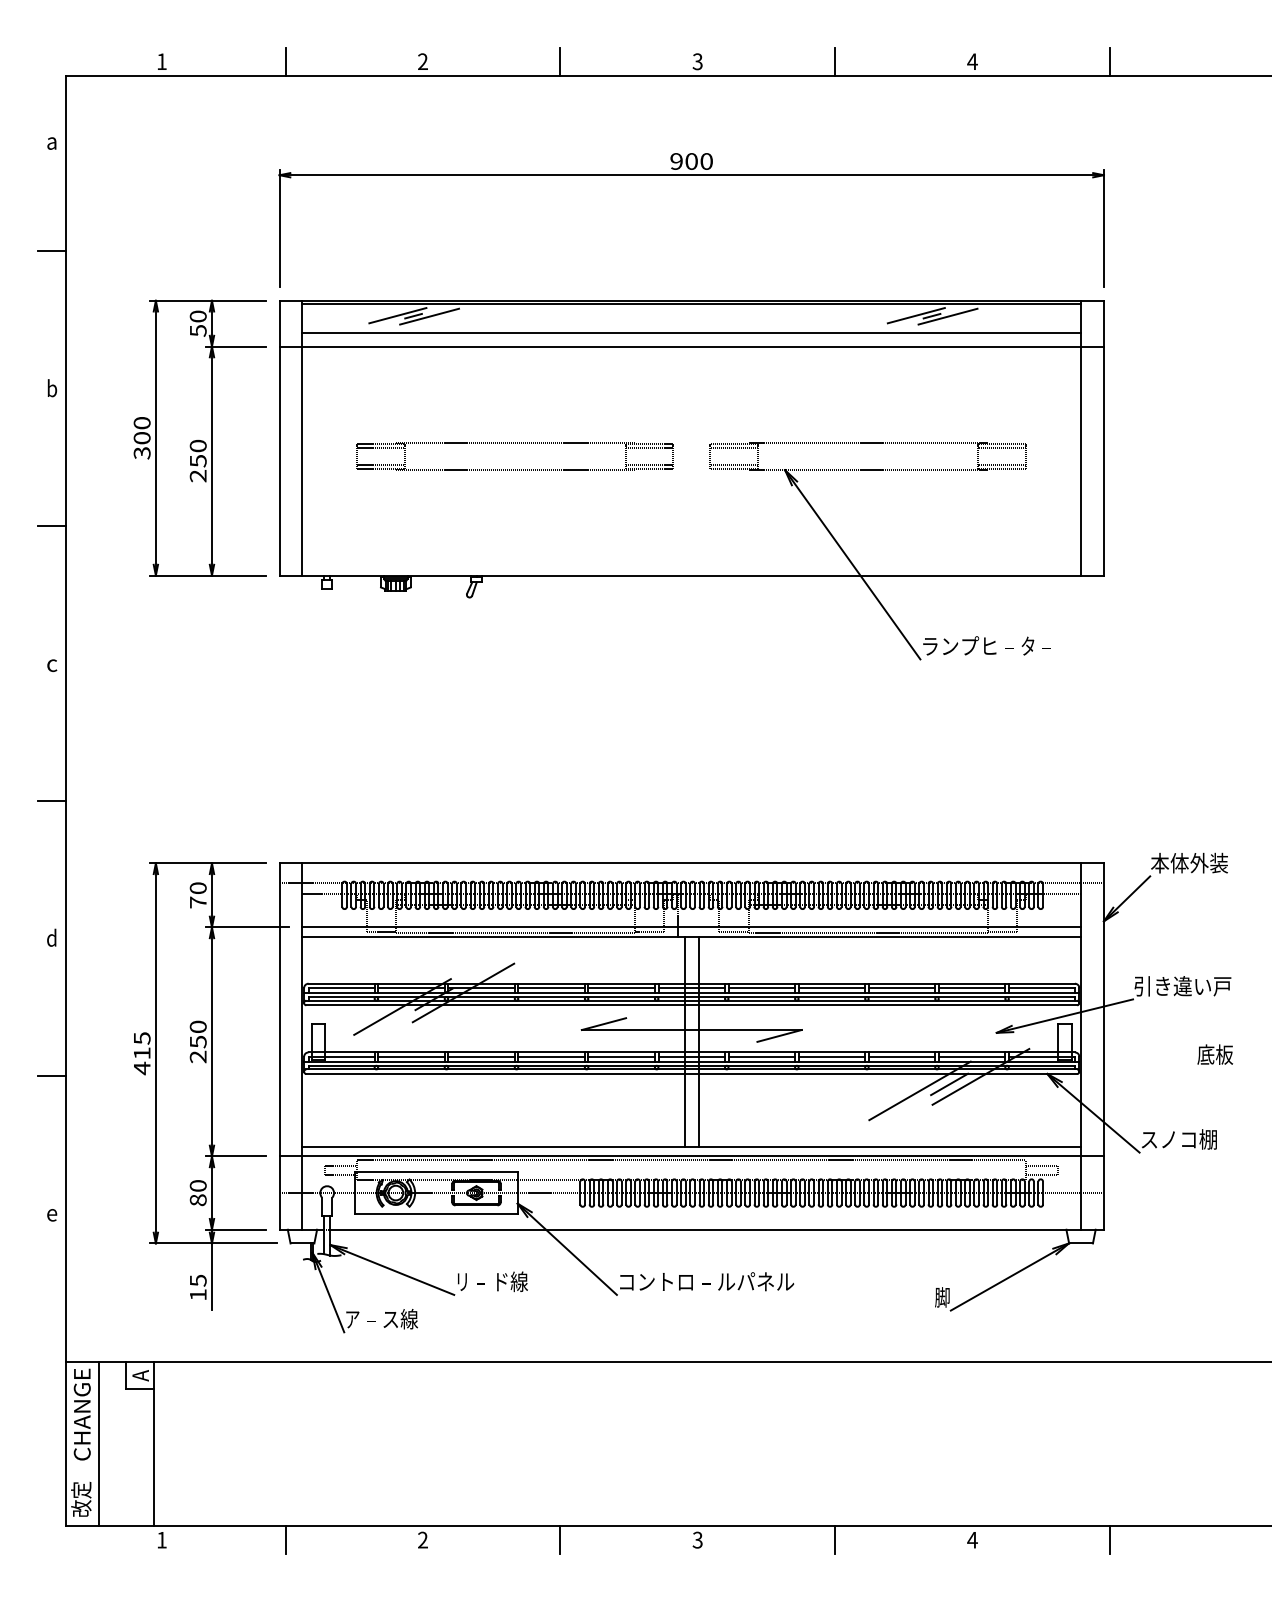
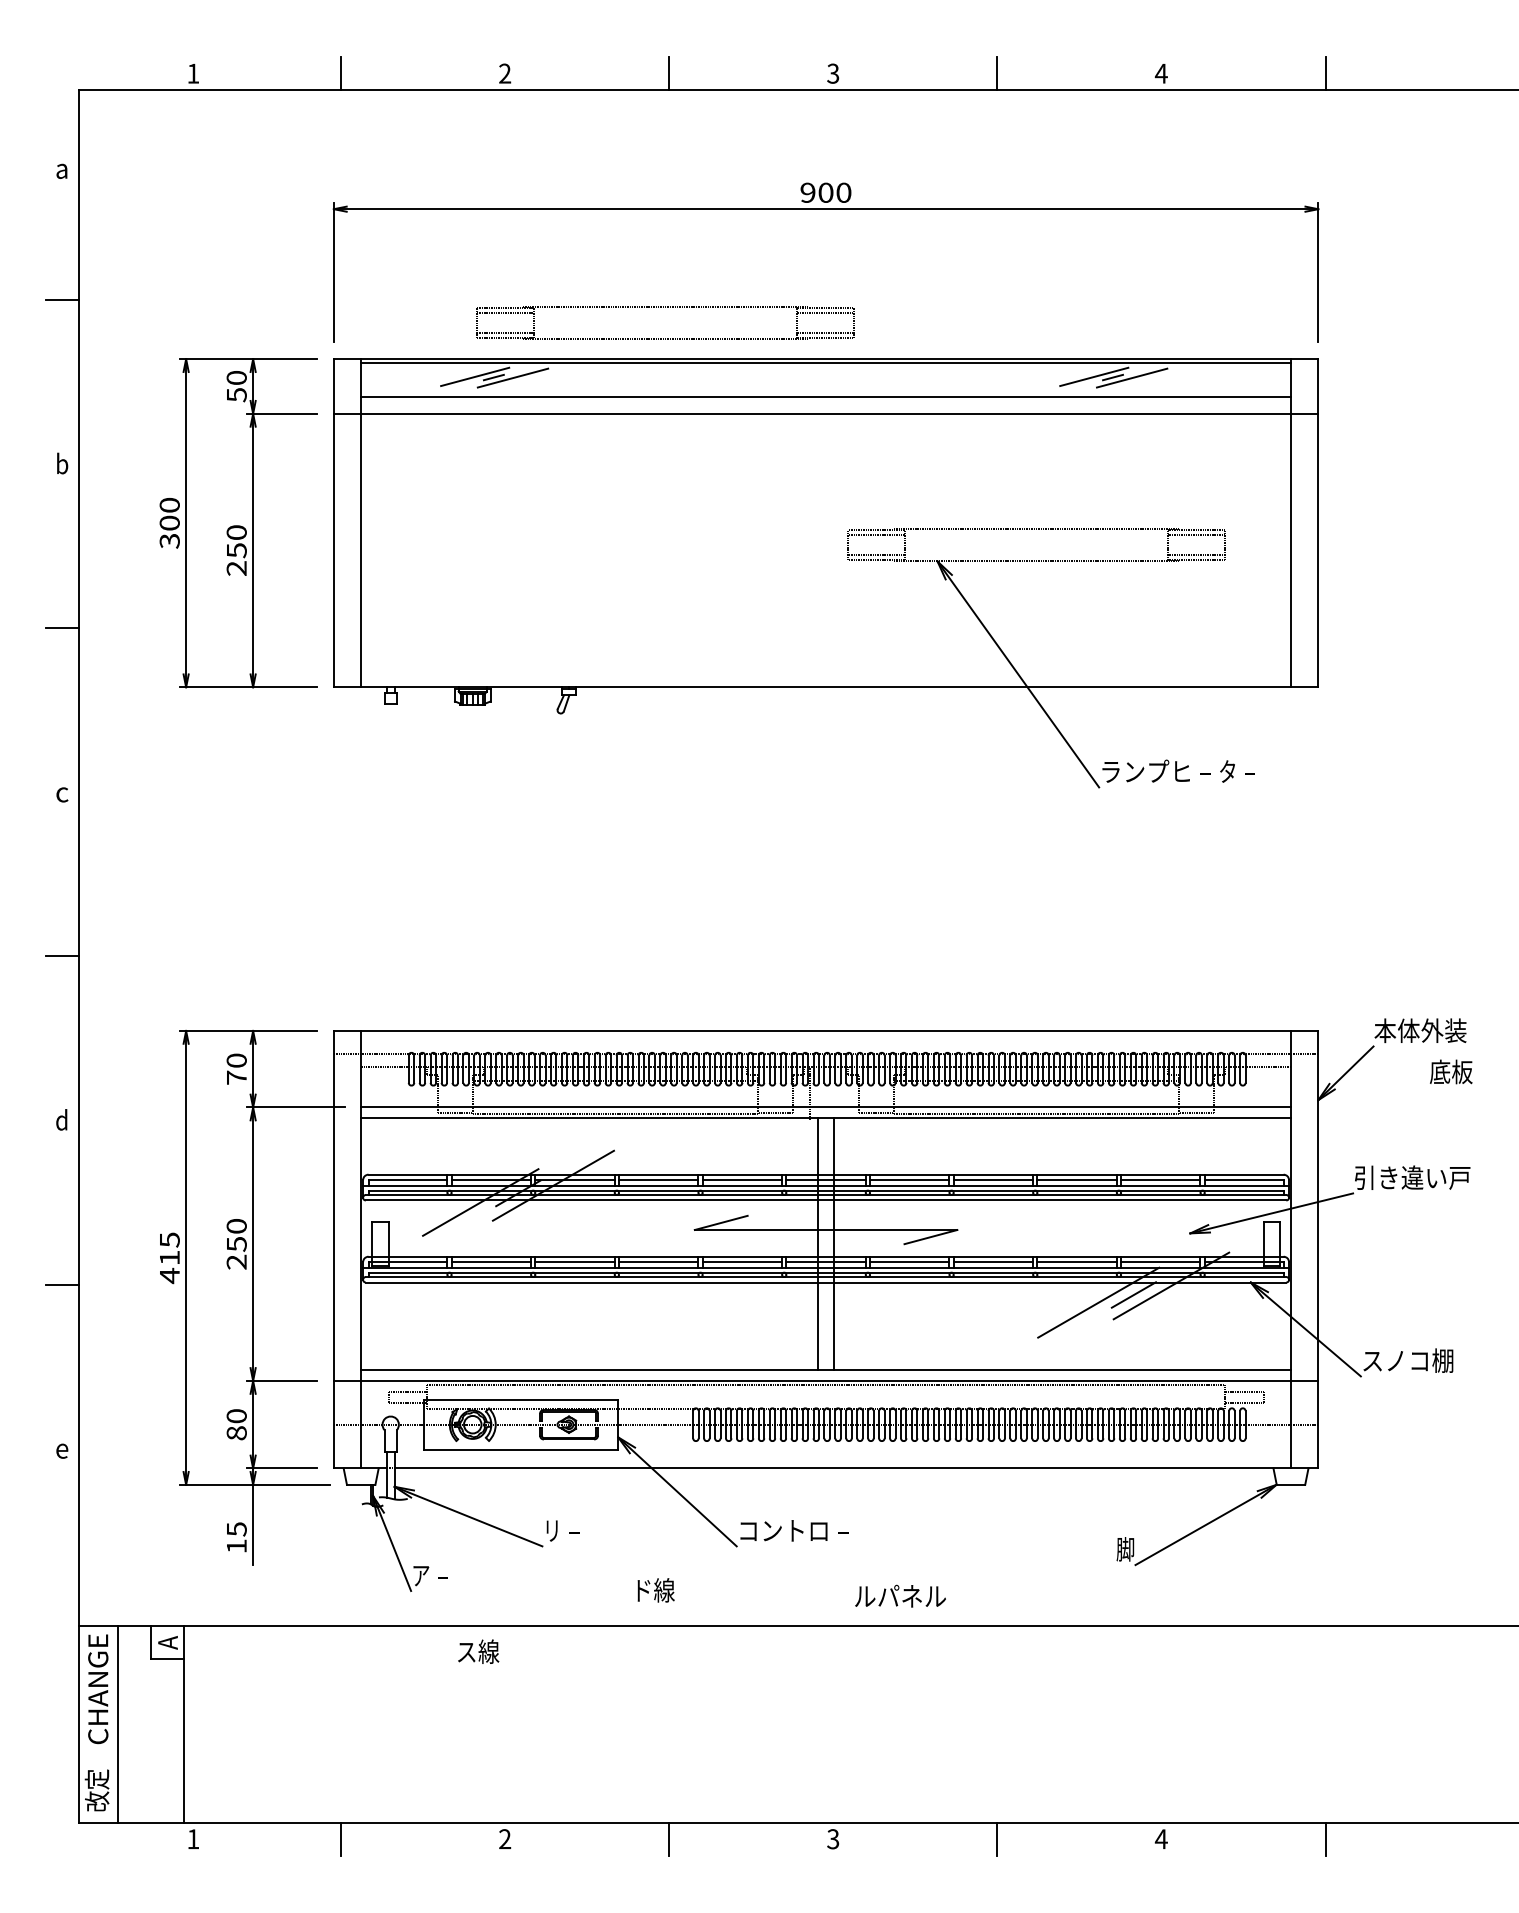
part: (513, 443) -> (663, 307), moved
text: (1215, 1054) -> (1451, 1071), moved
text: (512, 1281) -> (656, 1590), moved
text: (756, 1281) -> (901, 1595), moved
text: (400, 1319) -> (478, 1652), moved

